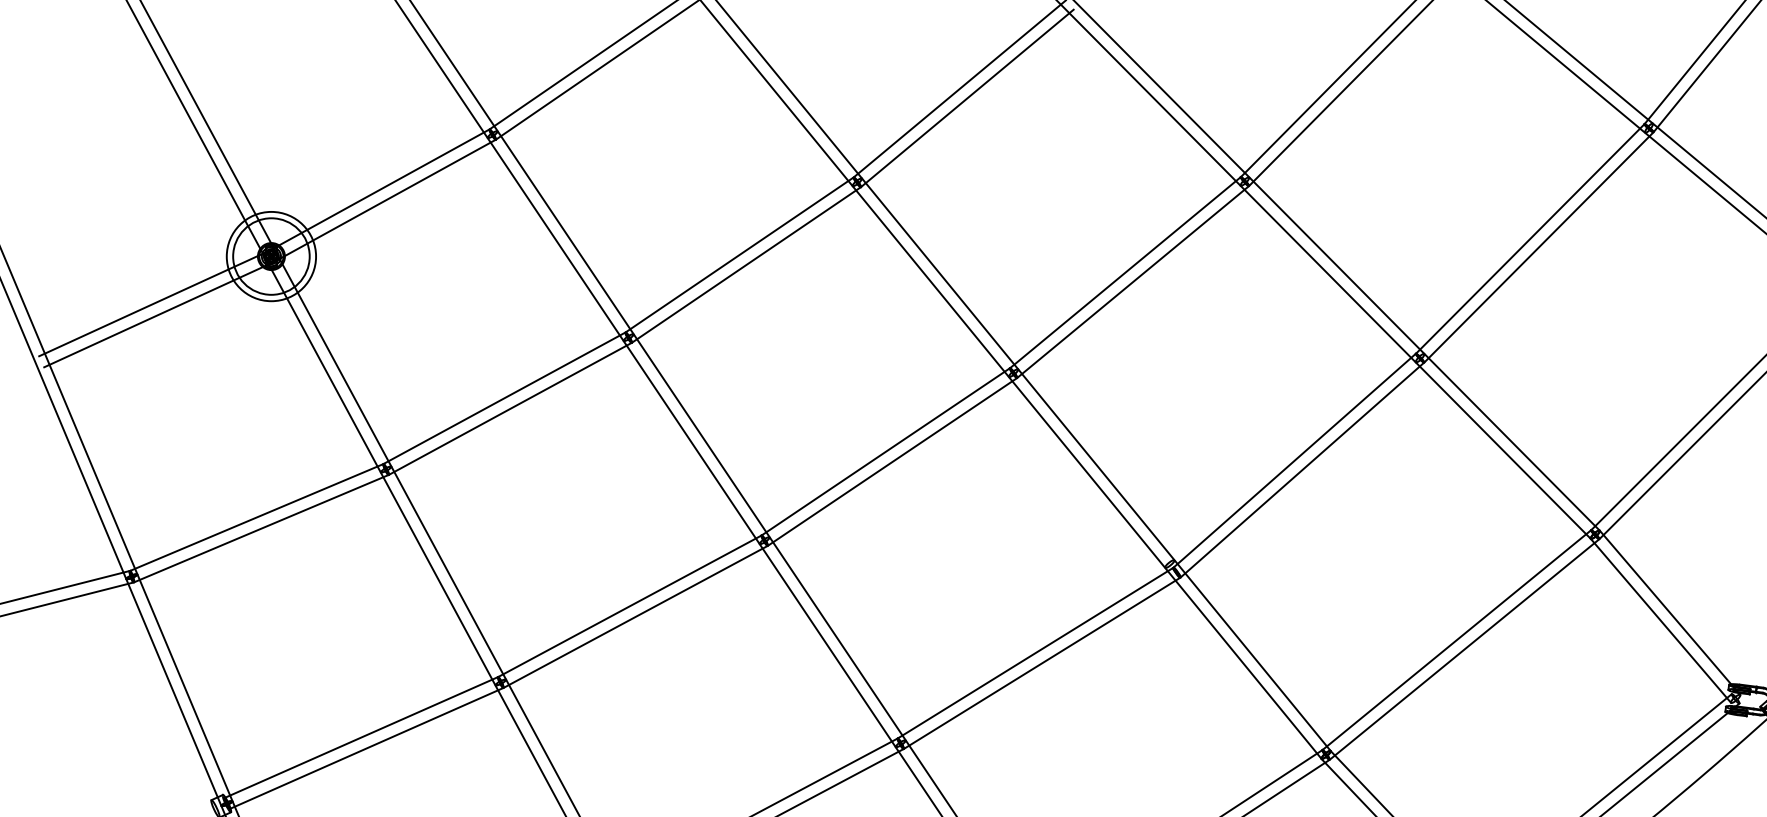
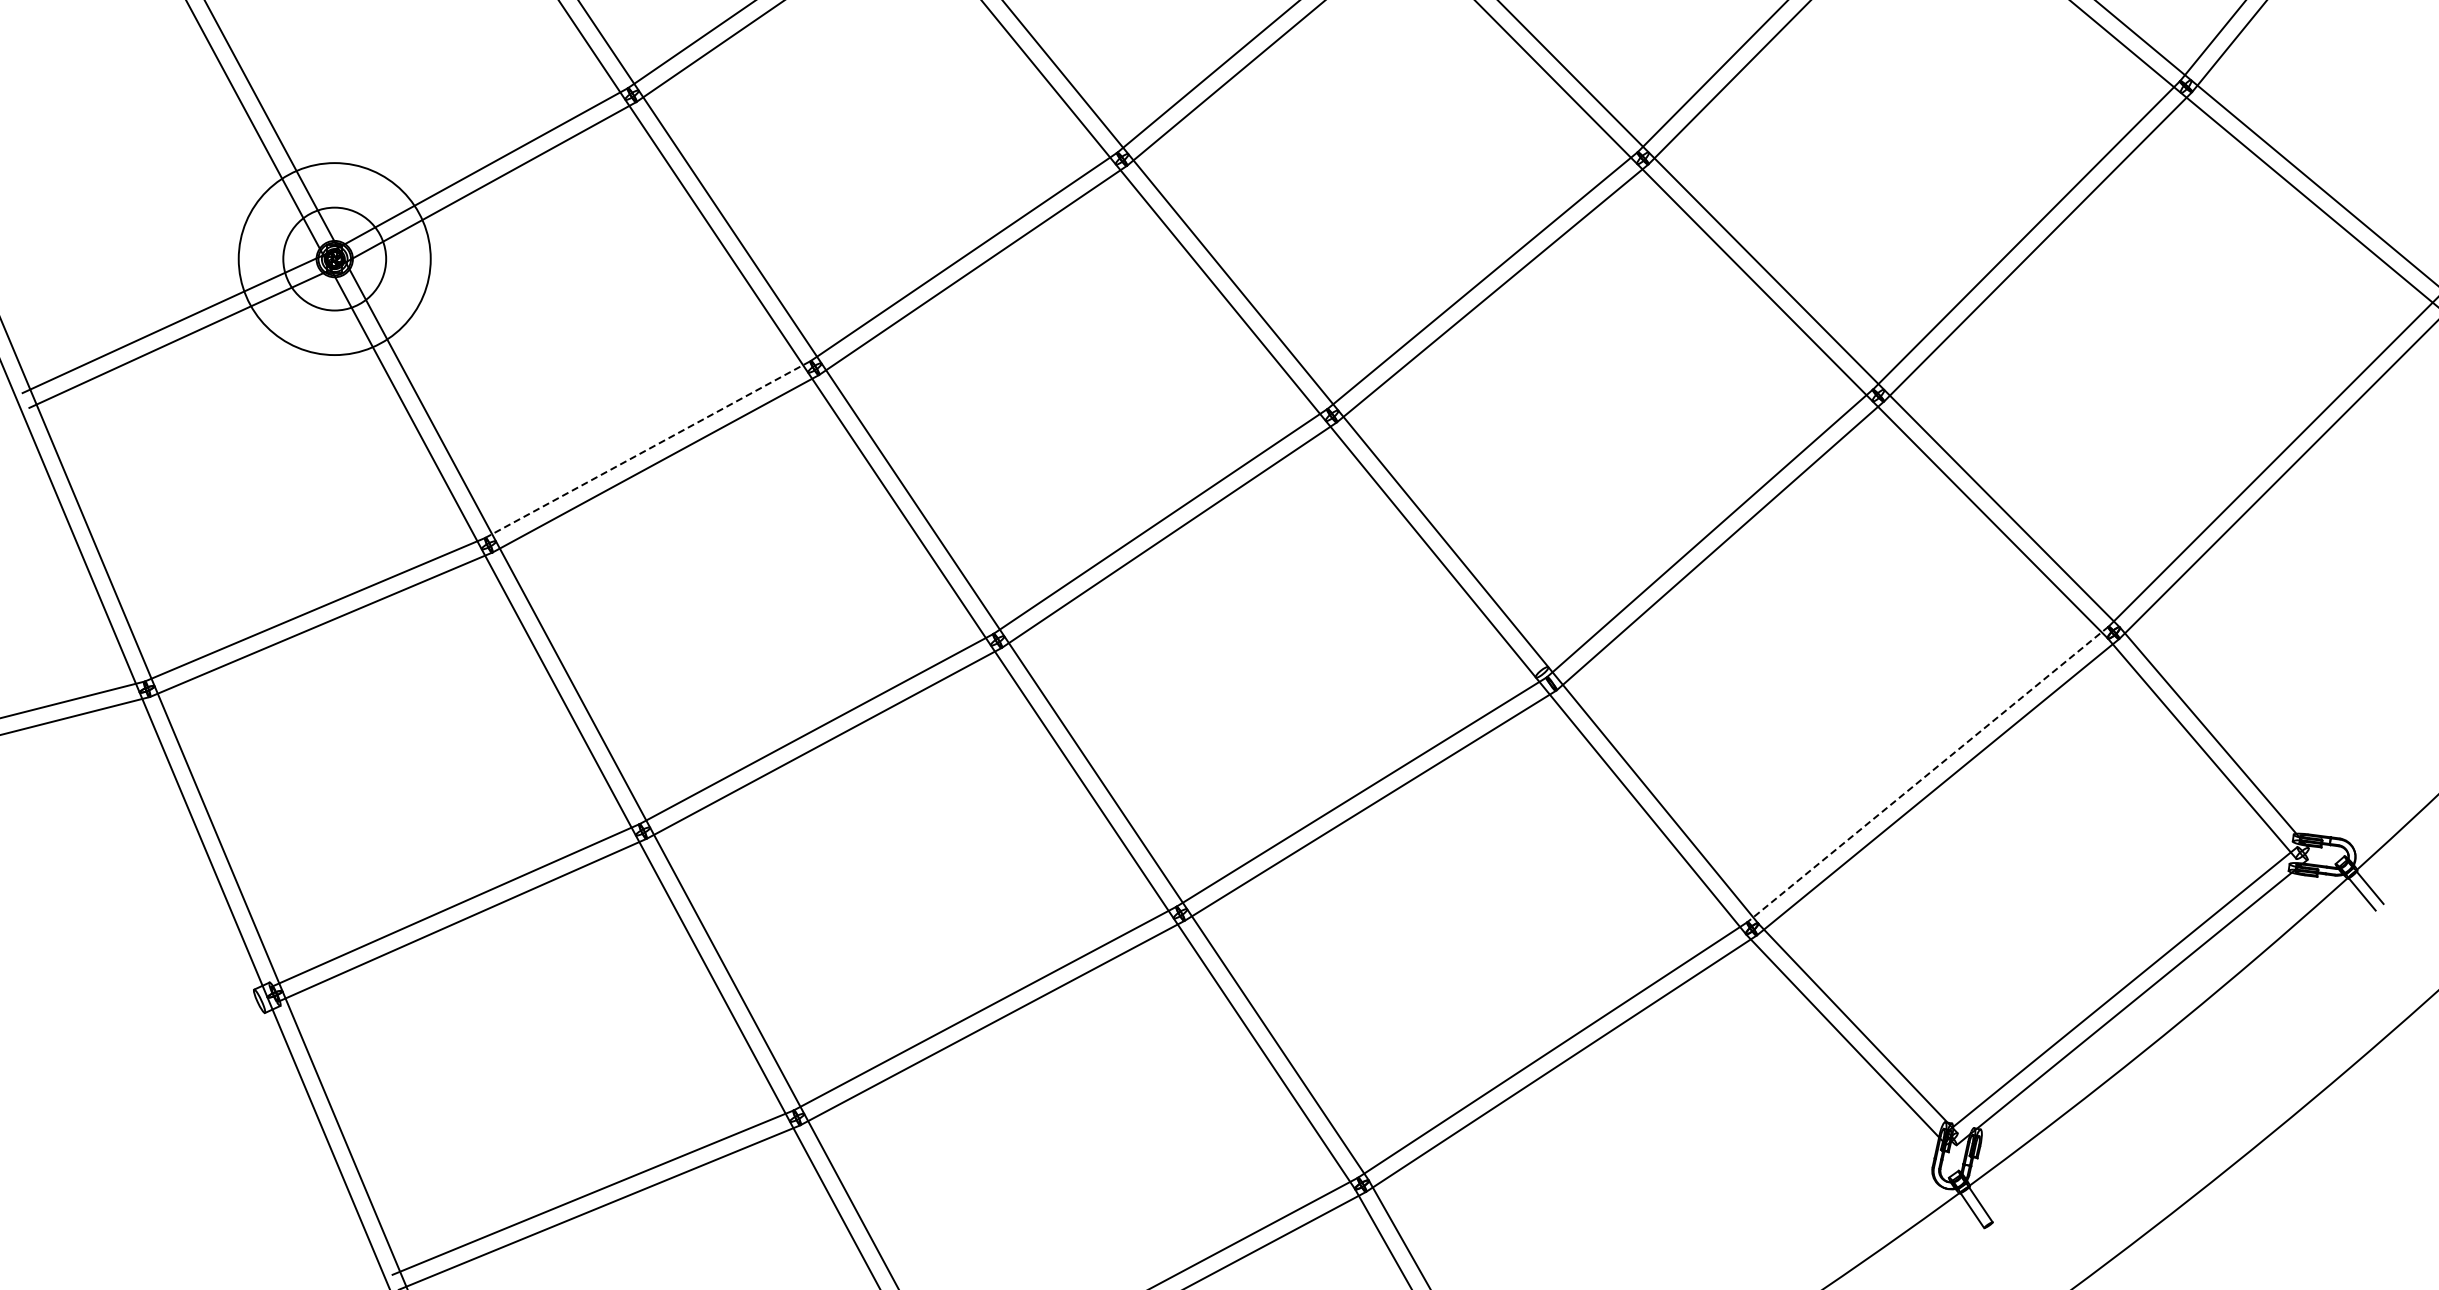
circle: (271, 256) -> (334, 259), size x1.6
line: (504, 398) -> (647, 449), solid -> dashed
line: (1456, 640) -> (1927, 774), solid -> dashed

